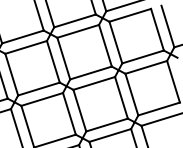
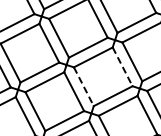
line: (121, 97) -> (122, 66), solid -> dashed
line: (79, 110) -> (83, 86), solid -> dashed

